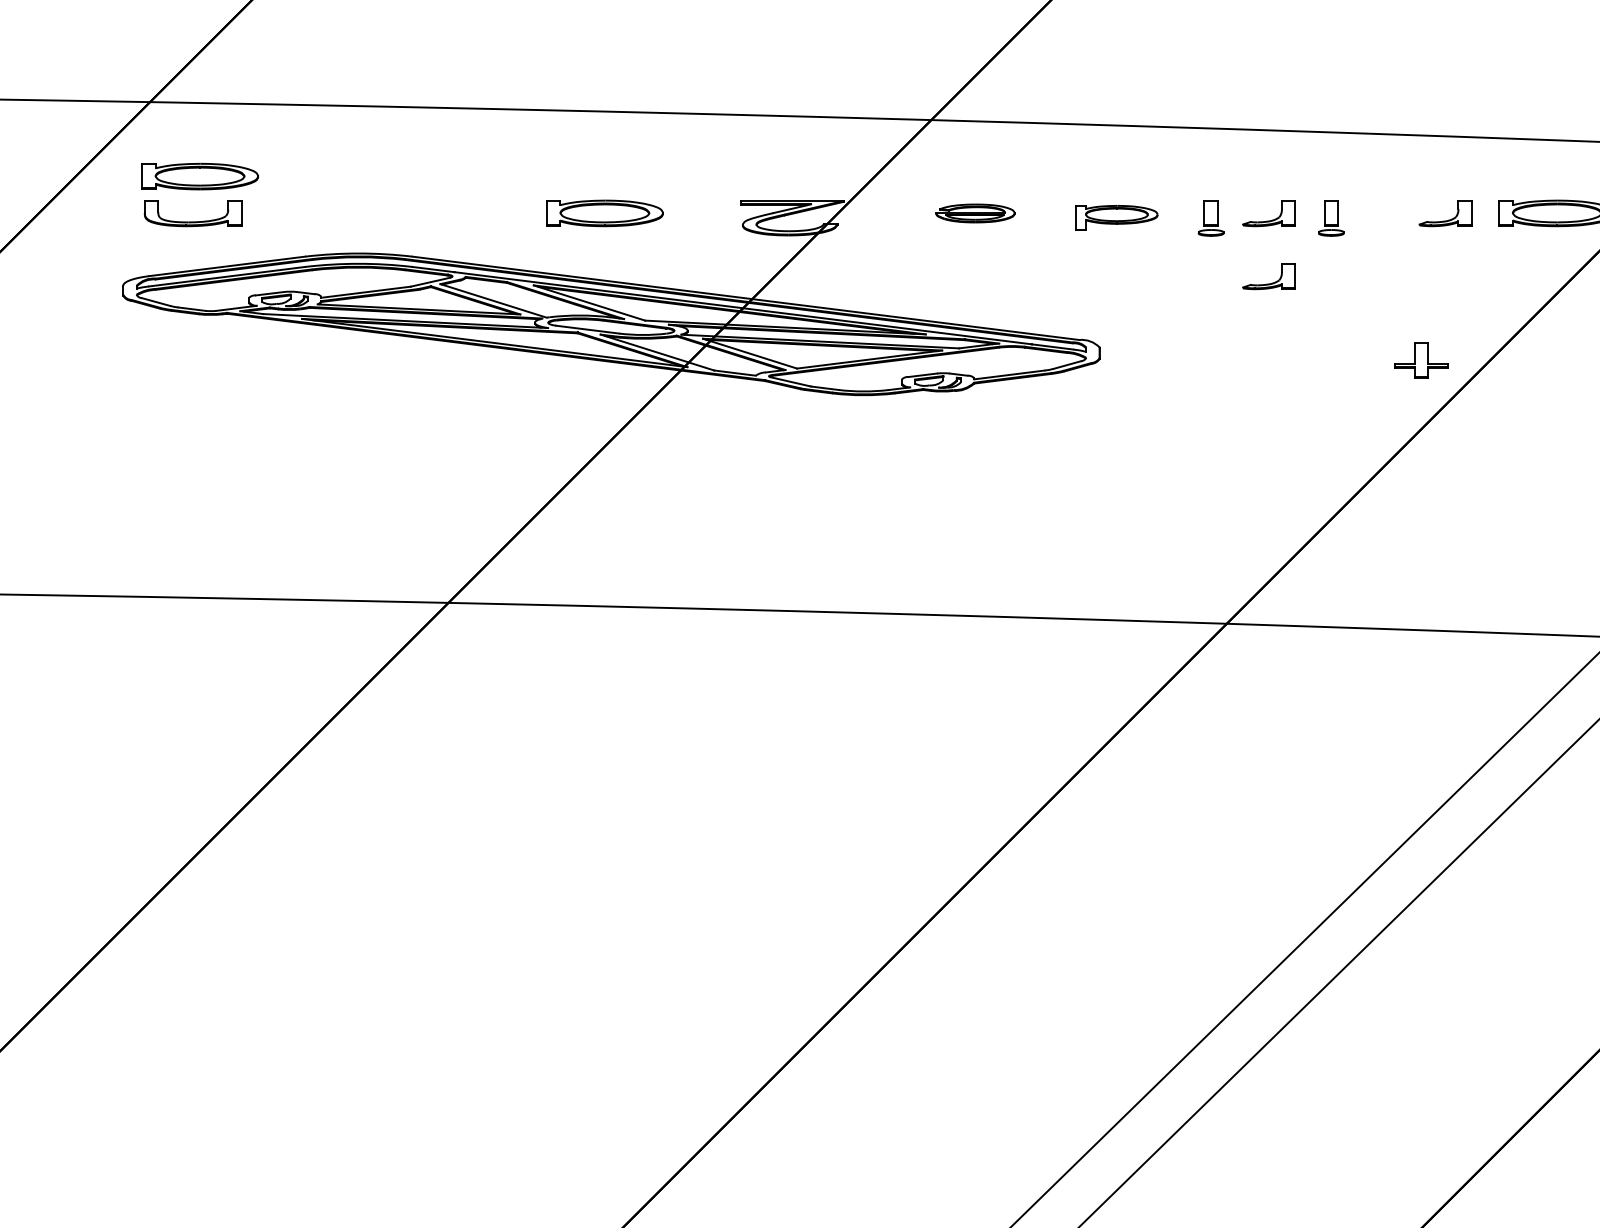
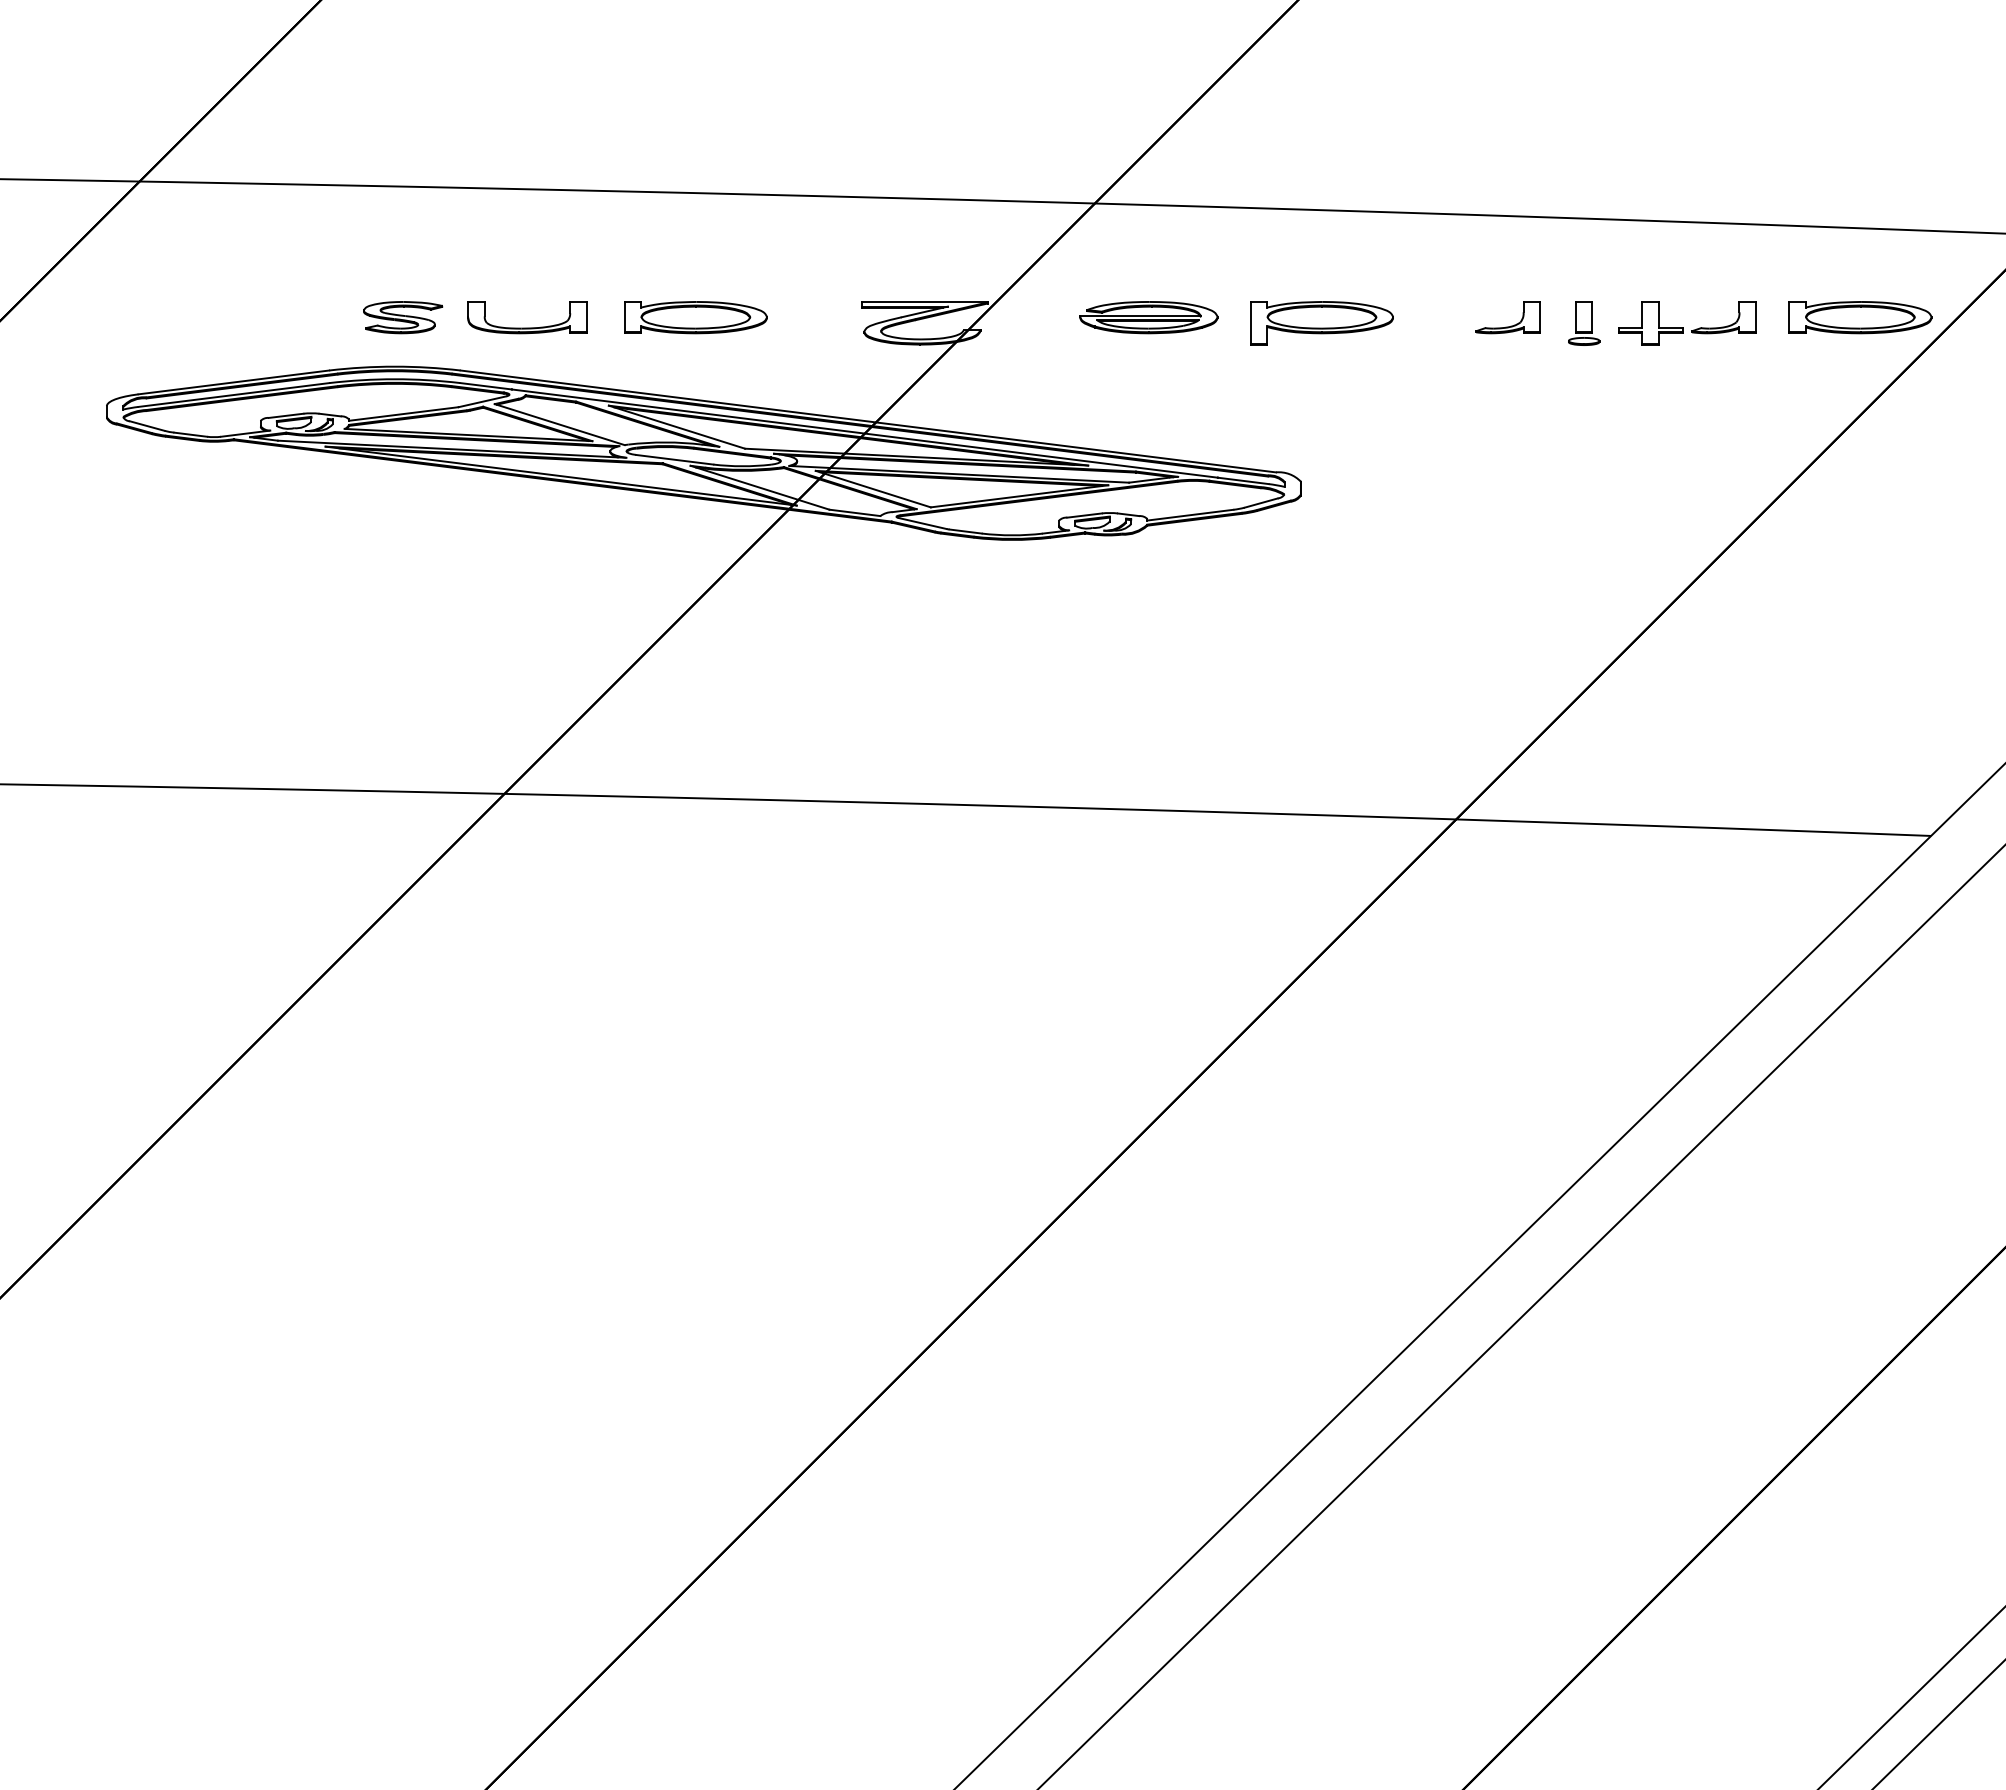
part: (199, 176) -> (200, 272), removed
part: (365, 213) -> (403, 317), added
part: (975, 213) -> (1148, 317), size x1.43
part: (1116, 218) -> (1321, 323), size x1.43
part: (1211, 218) -> (1437, 323), removed
part: (193, 221) -> (527, 327), moved
part: (1271, 282) -> (1510, 402), removed
part: (1421, 360) -> (1650, 323), moved

